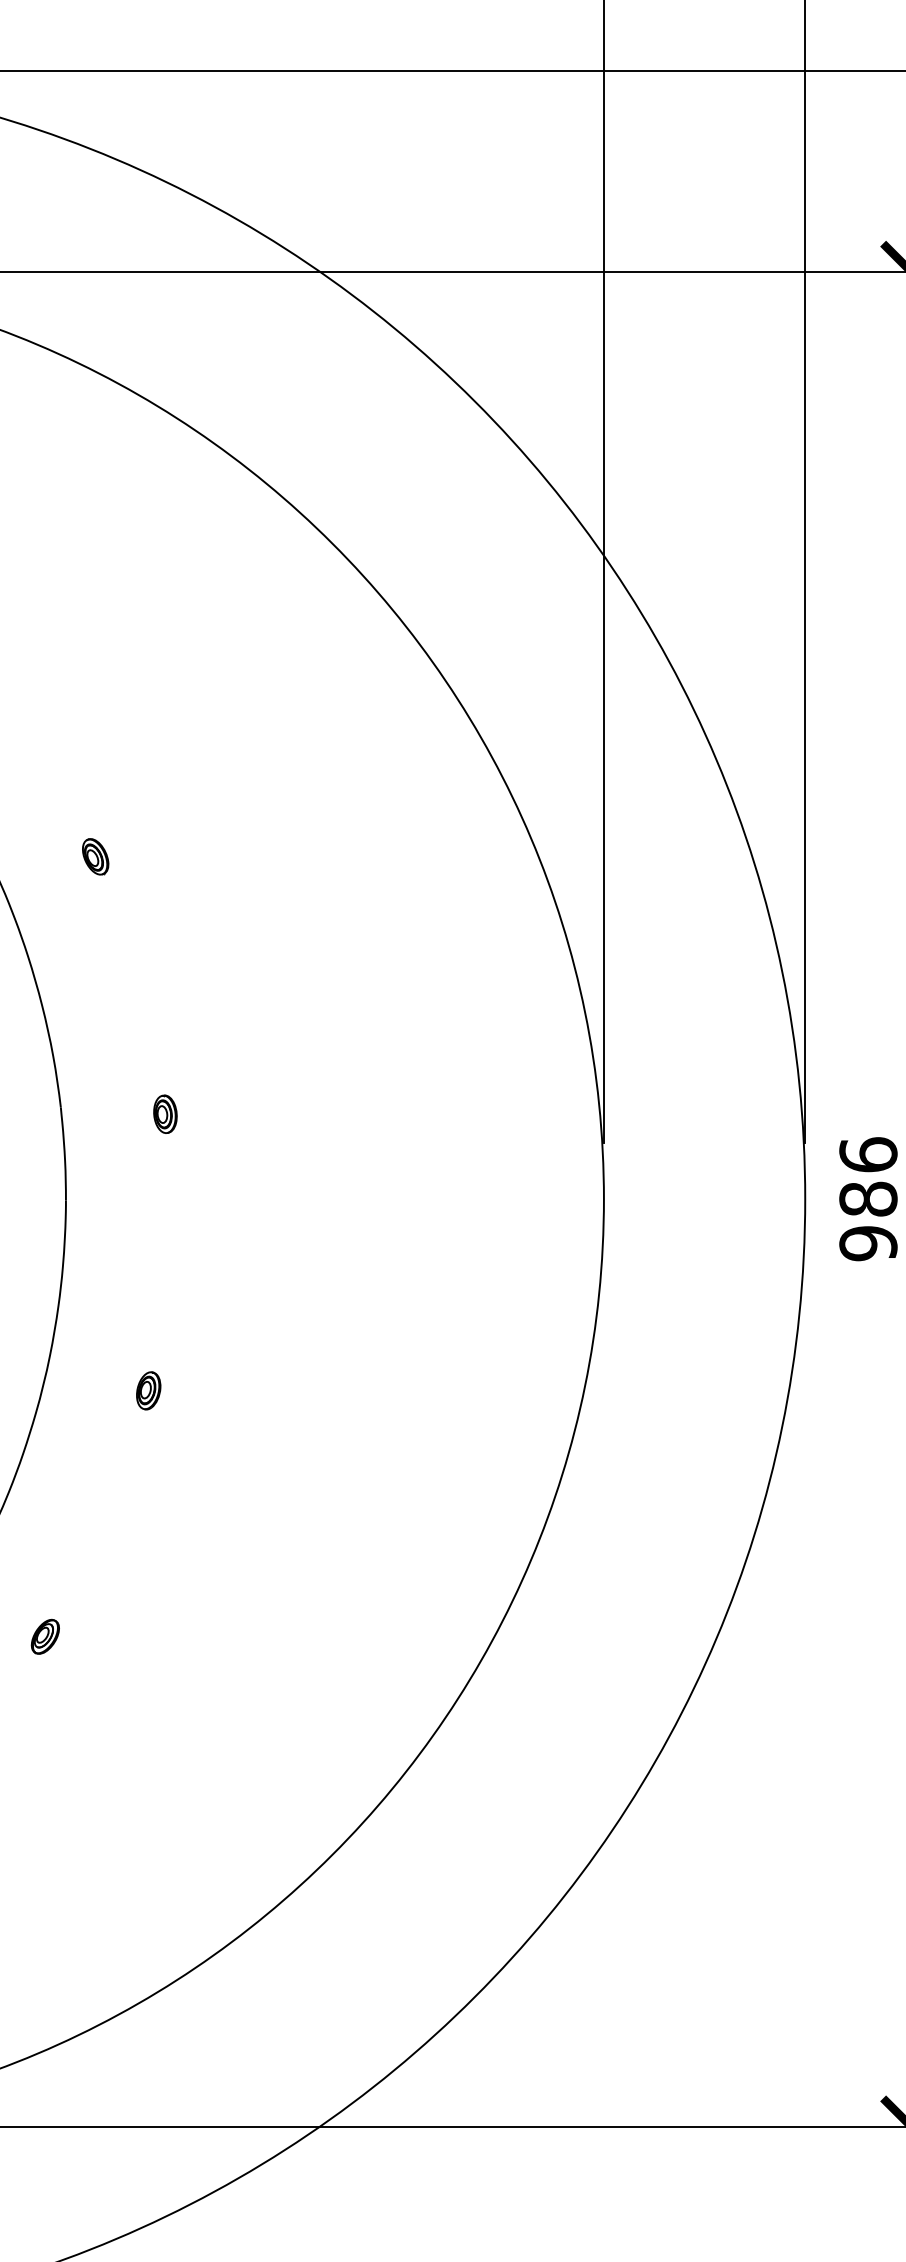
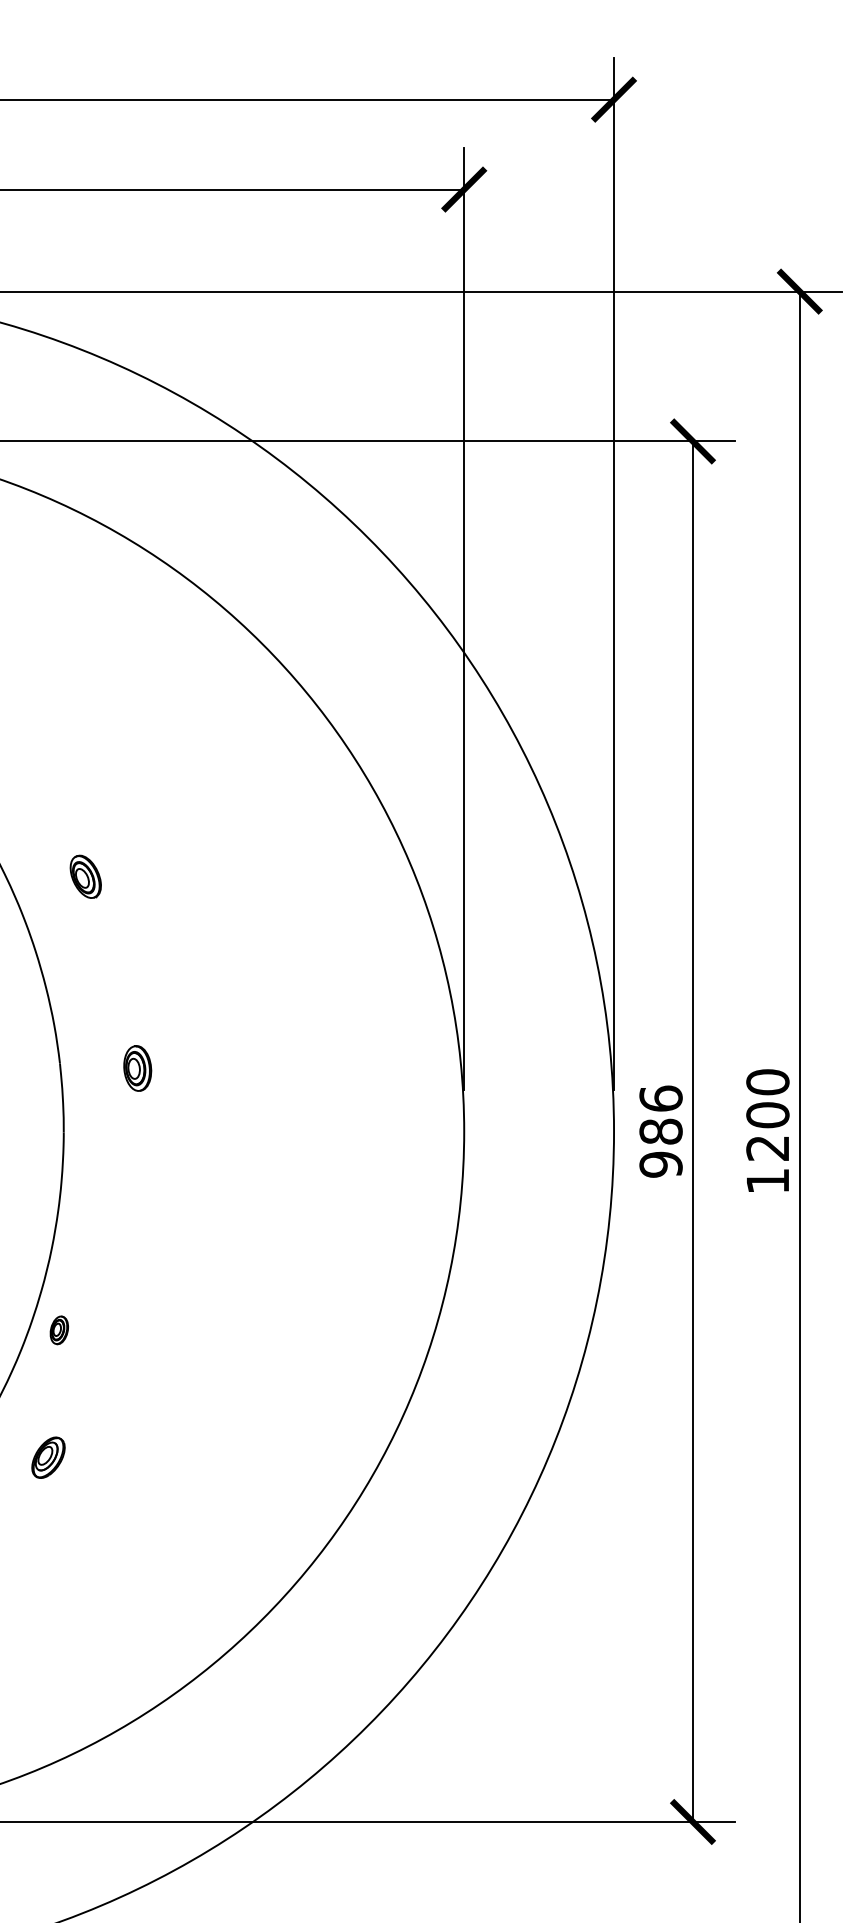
part: (95, 856) -> (85, 876), size x1.6
part: (165, 1114) -> (137, 1068), size x1.6
part: (147, 1391) -> (58, 1330), moved
part: (45, 1635) -> (48, 1456), size x1.6

